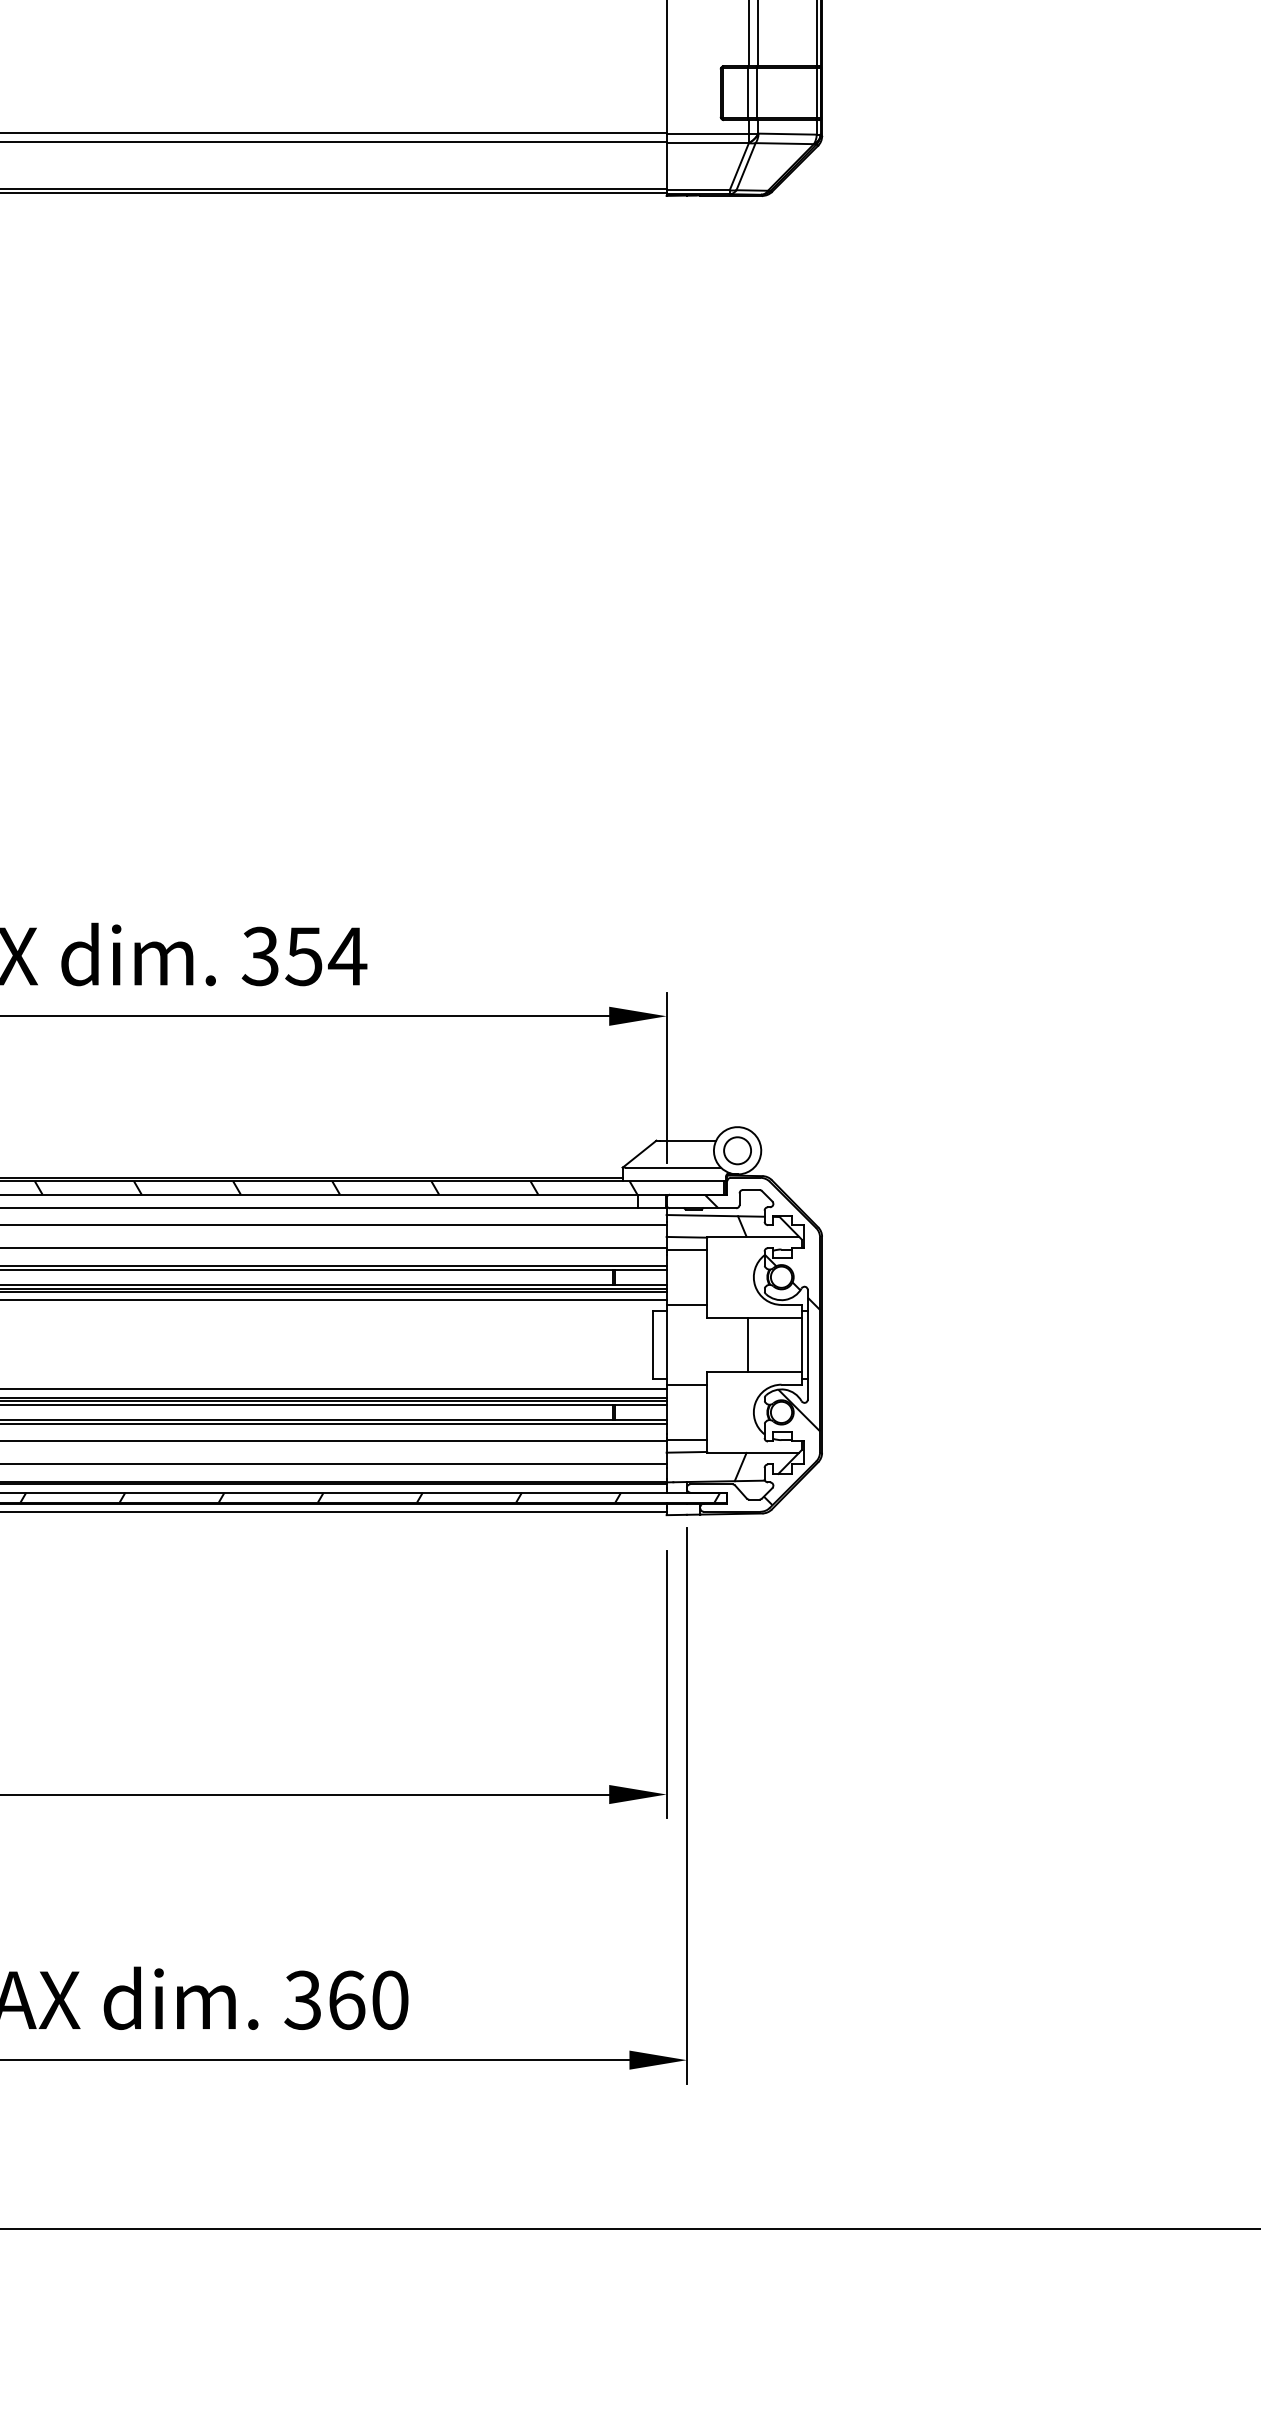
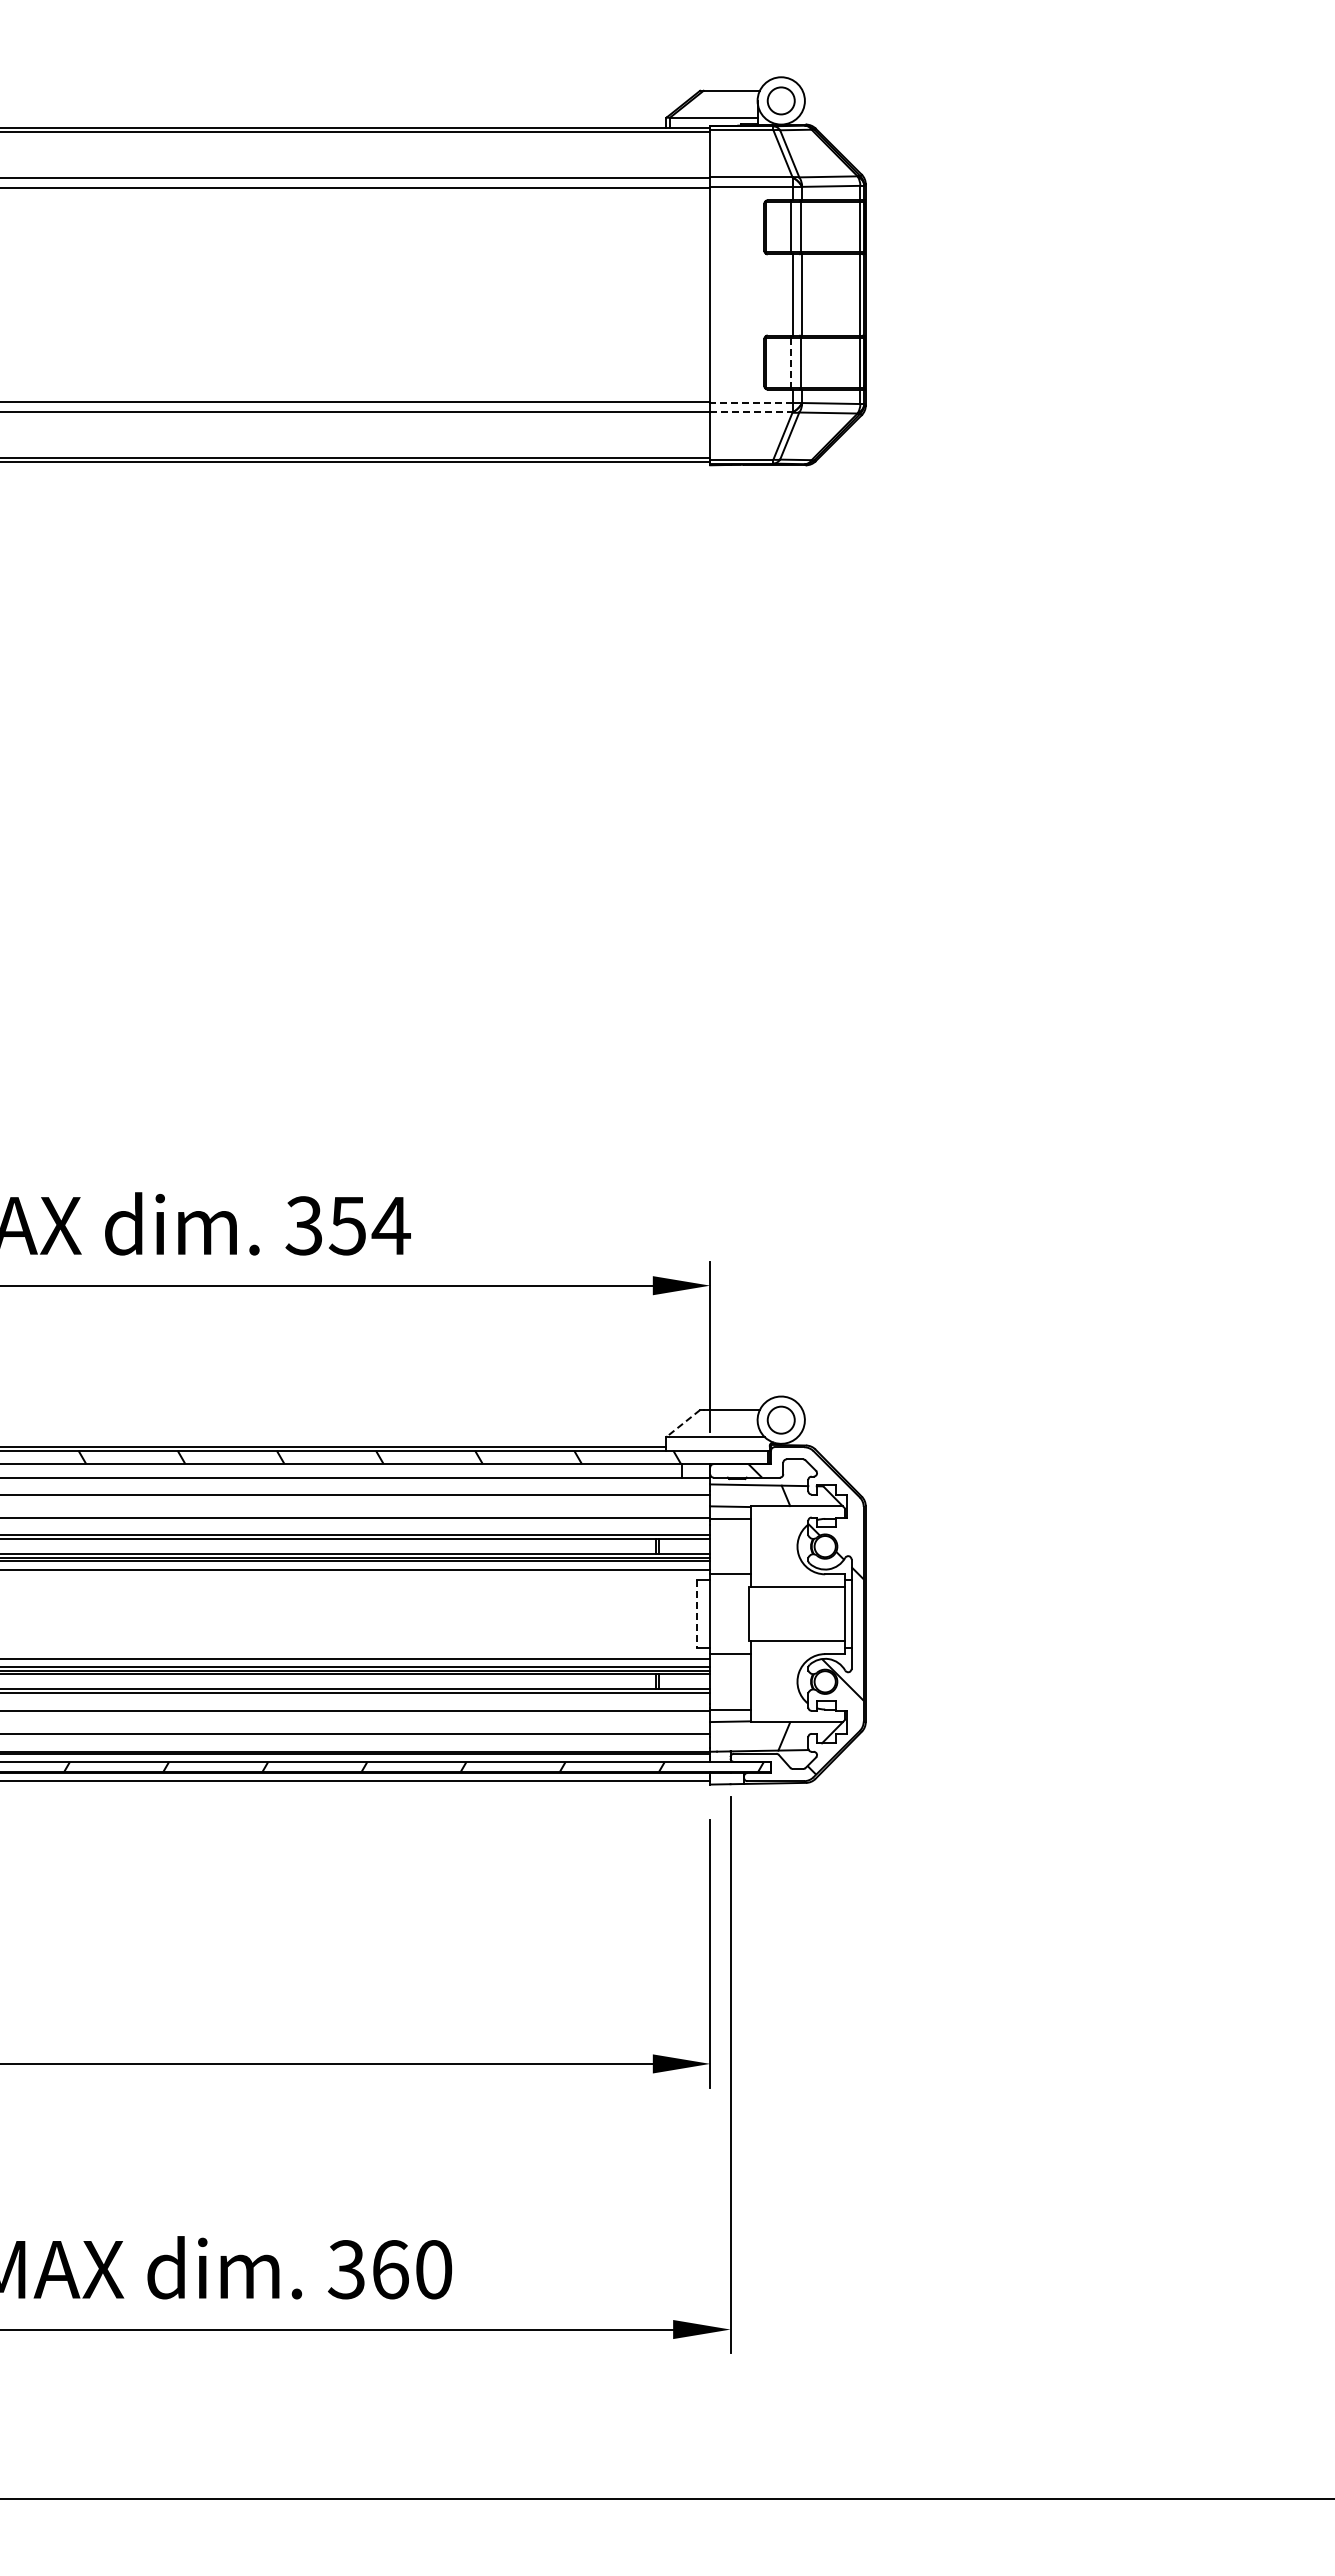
line: (747, 94) -> (791, 363), solid -> dashed
line: (706, 133) -> (750, 402), solid -> dashed
line: (707, 143) -> (751, 412), solid -> dashed
line: (639, 1154) -> (683, 1423), solid -> dashed
line: (652, 1345) -> (696, 1614), solid -> dashed
line: (747, 1345) -> (749, 1614), moved

